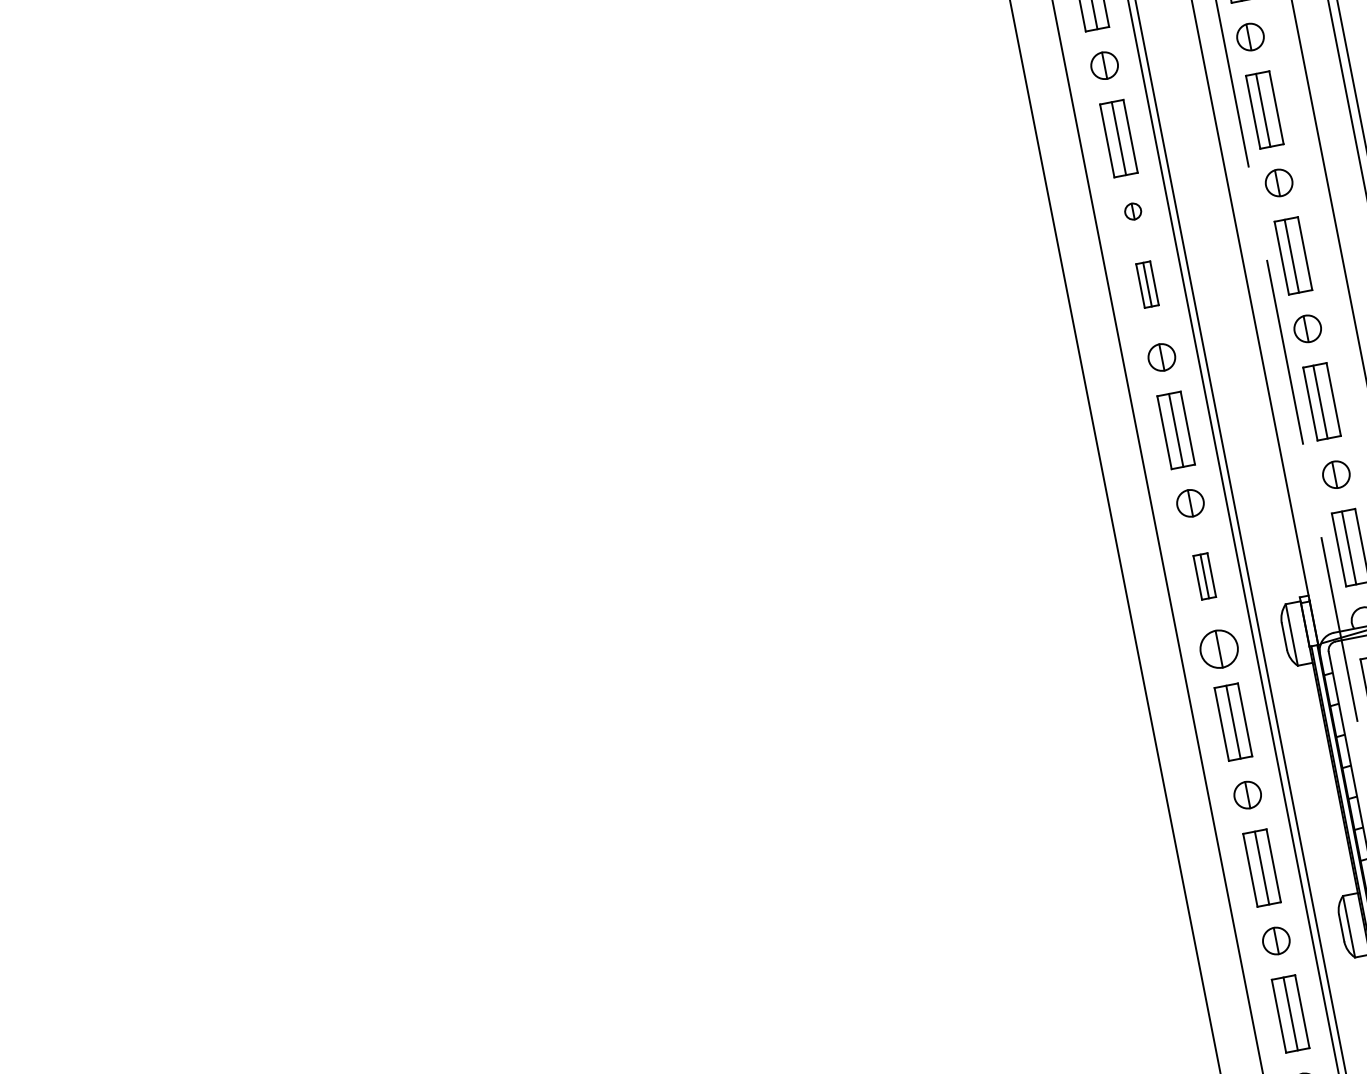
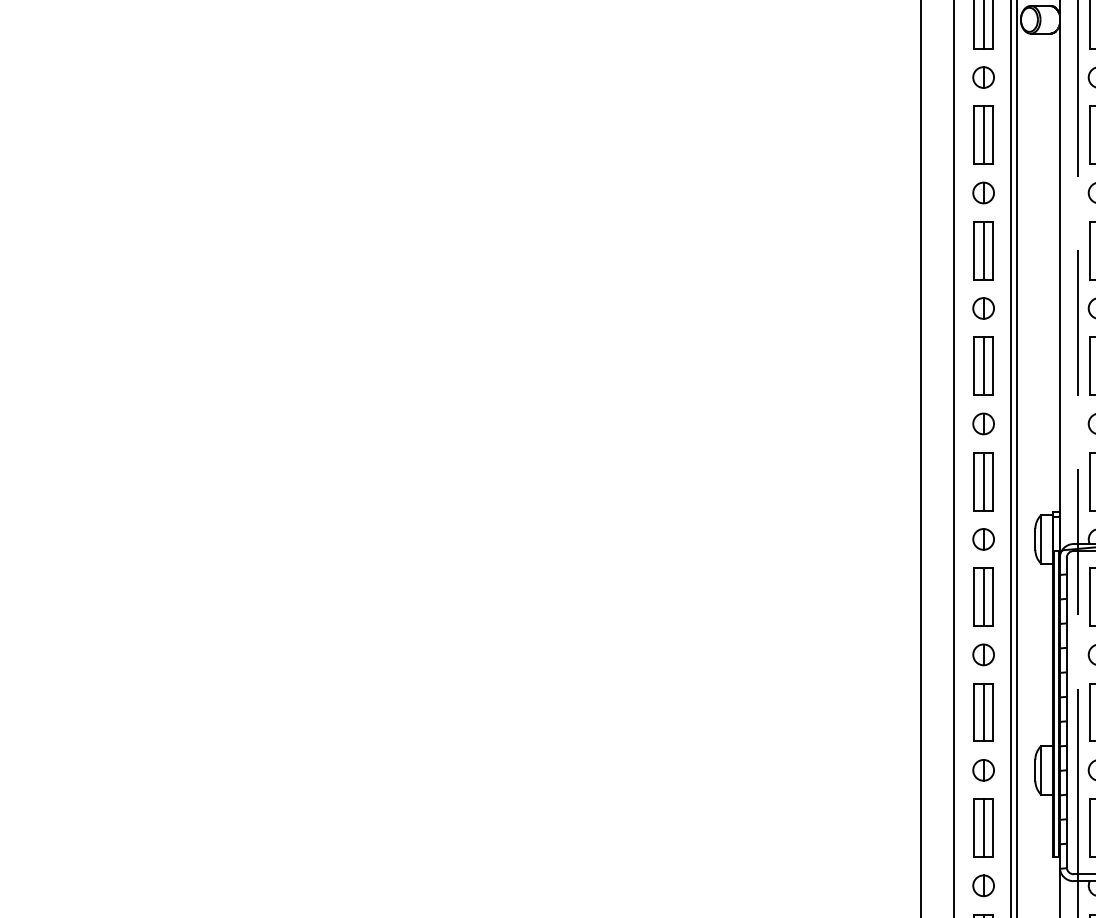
part: (1132, 210) -> (983, 192), size x1.67
part: (1147, 284) -> (983, 250), size x1.67
part: (1204, 576) -> (983, 481), size x1.67
part: (1218, 649) -> (983, 539), size x0.71

